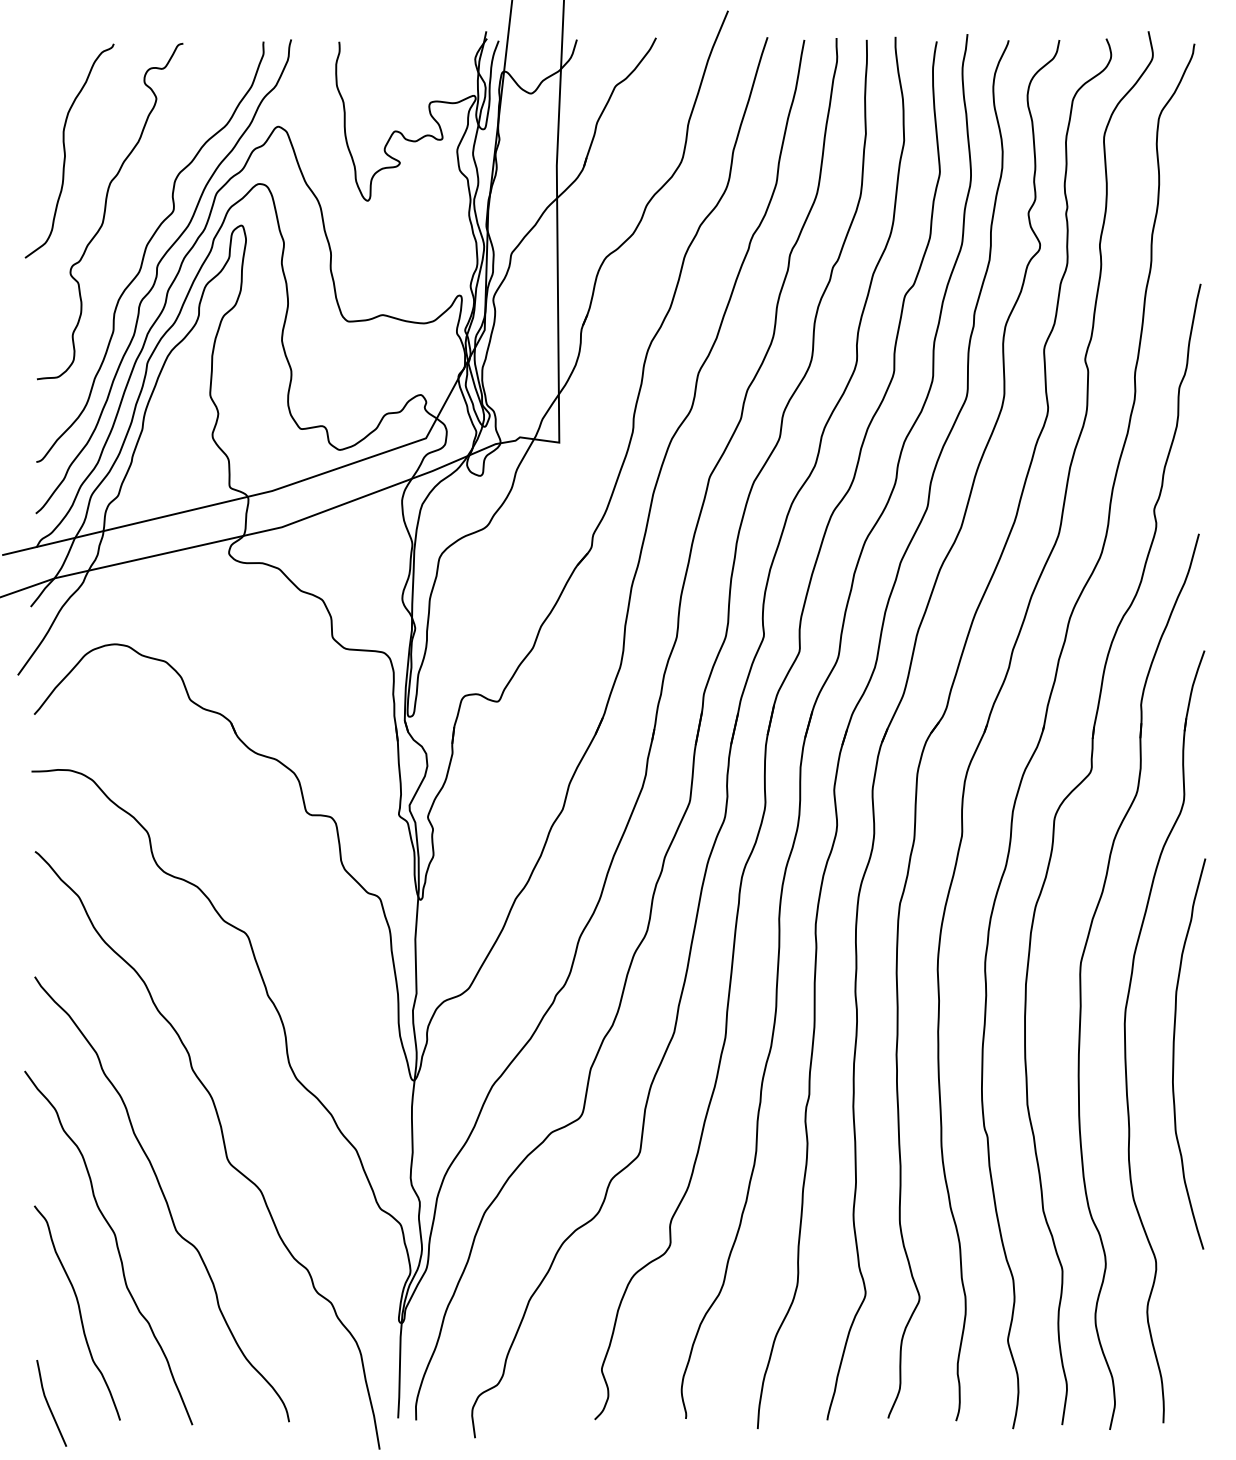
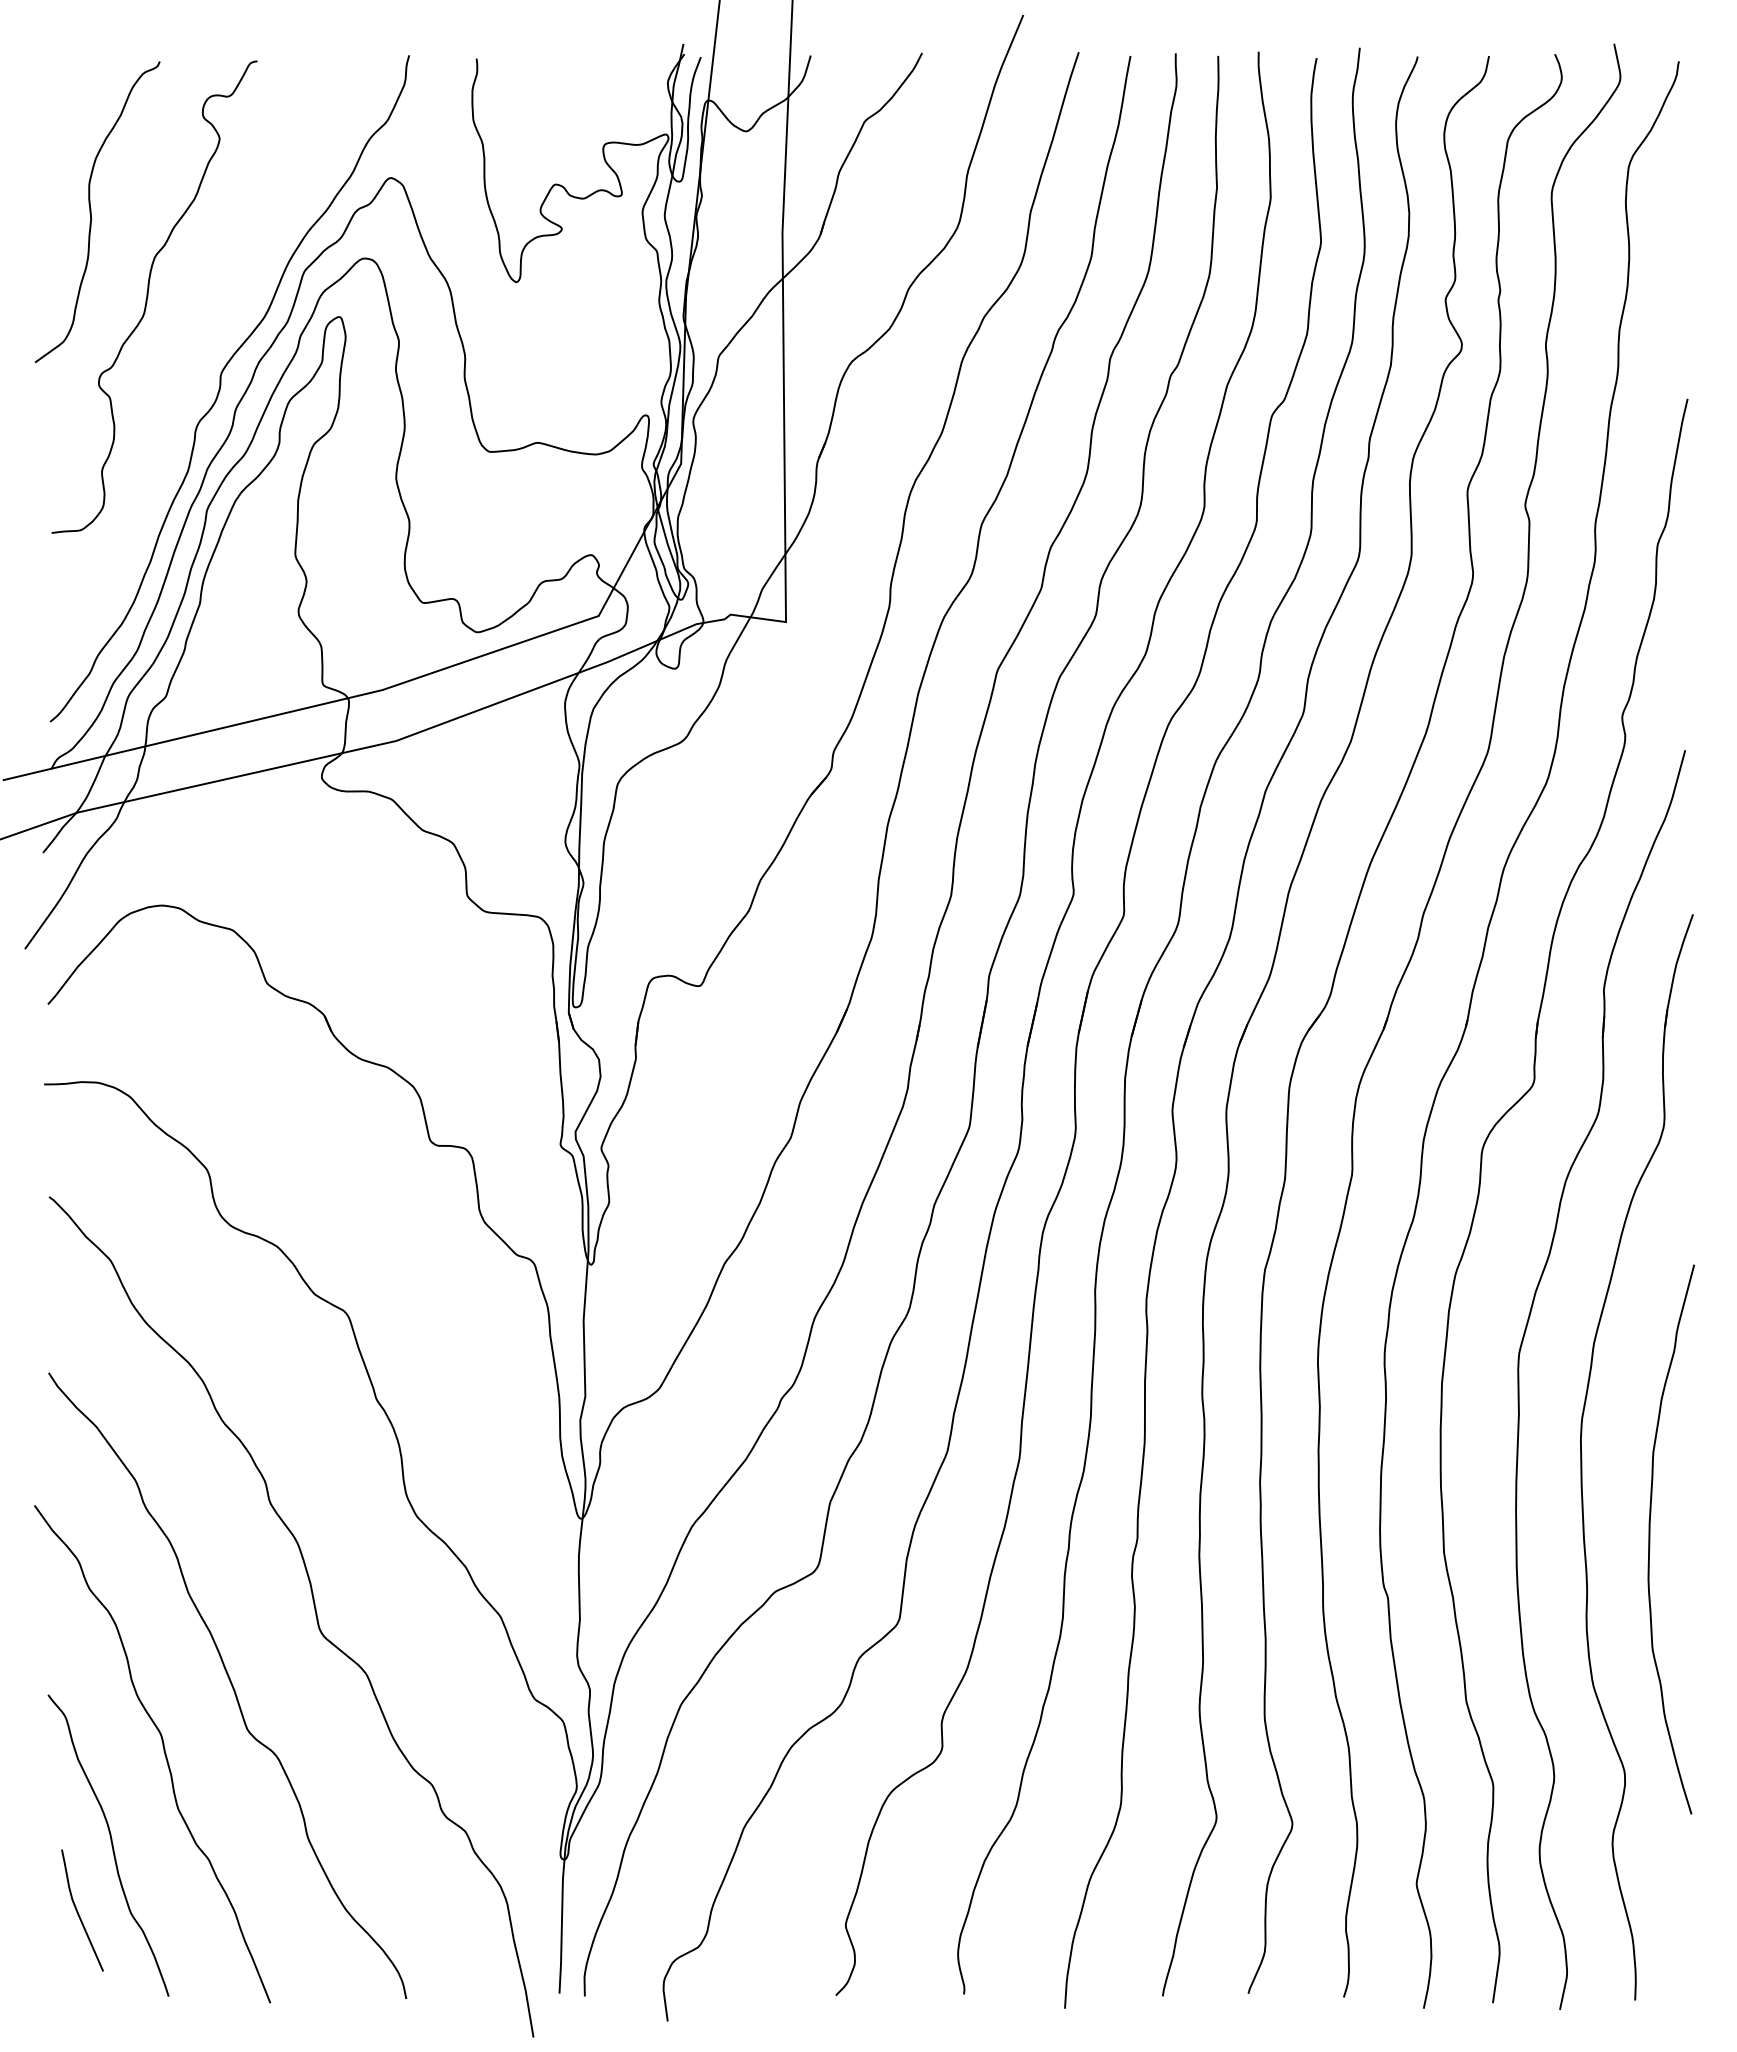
curve: (146, 250) -> (205, 351), removed
curve: (1174, 1054) -> (1650, 1539), moved
curve: (48, 1404) -> (78, 1911), moved

